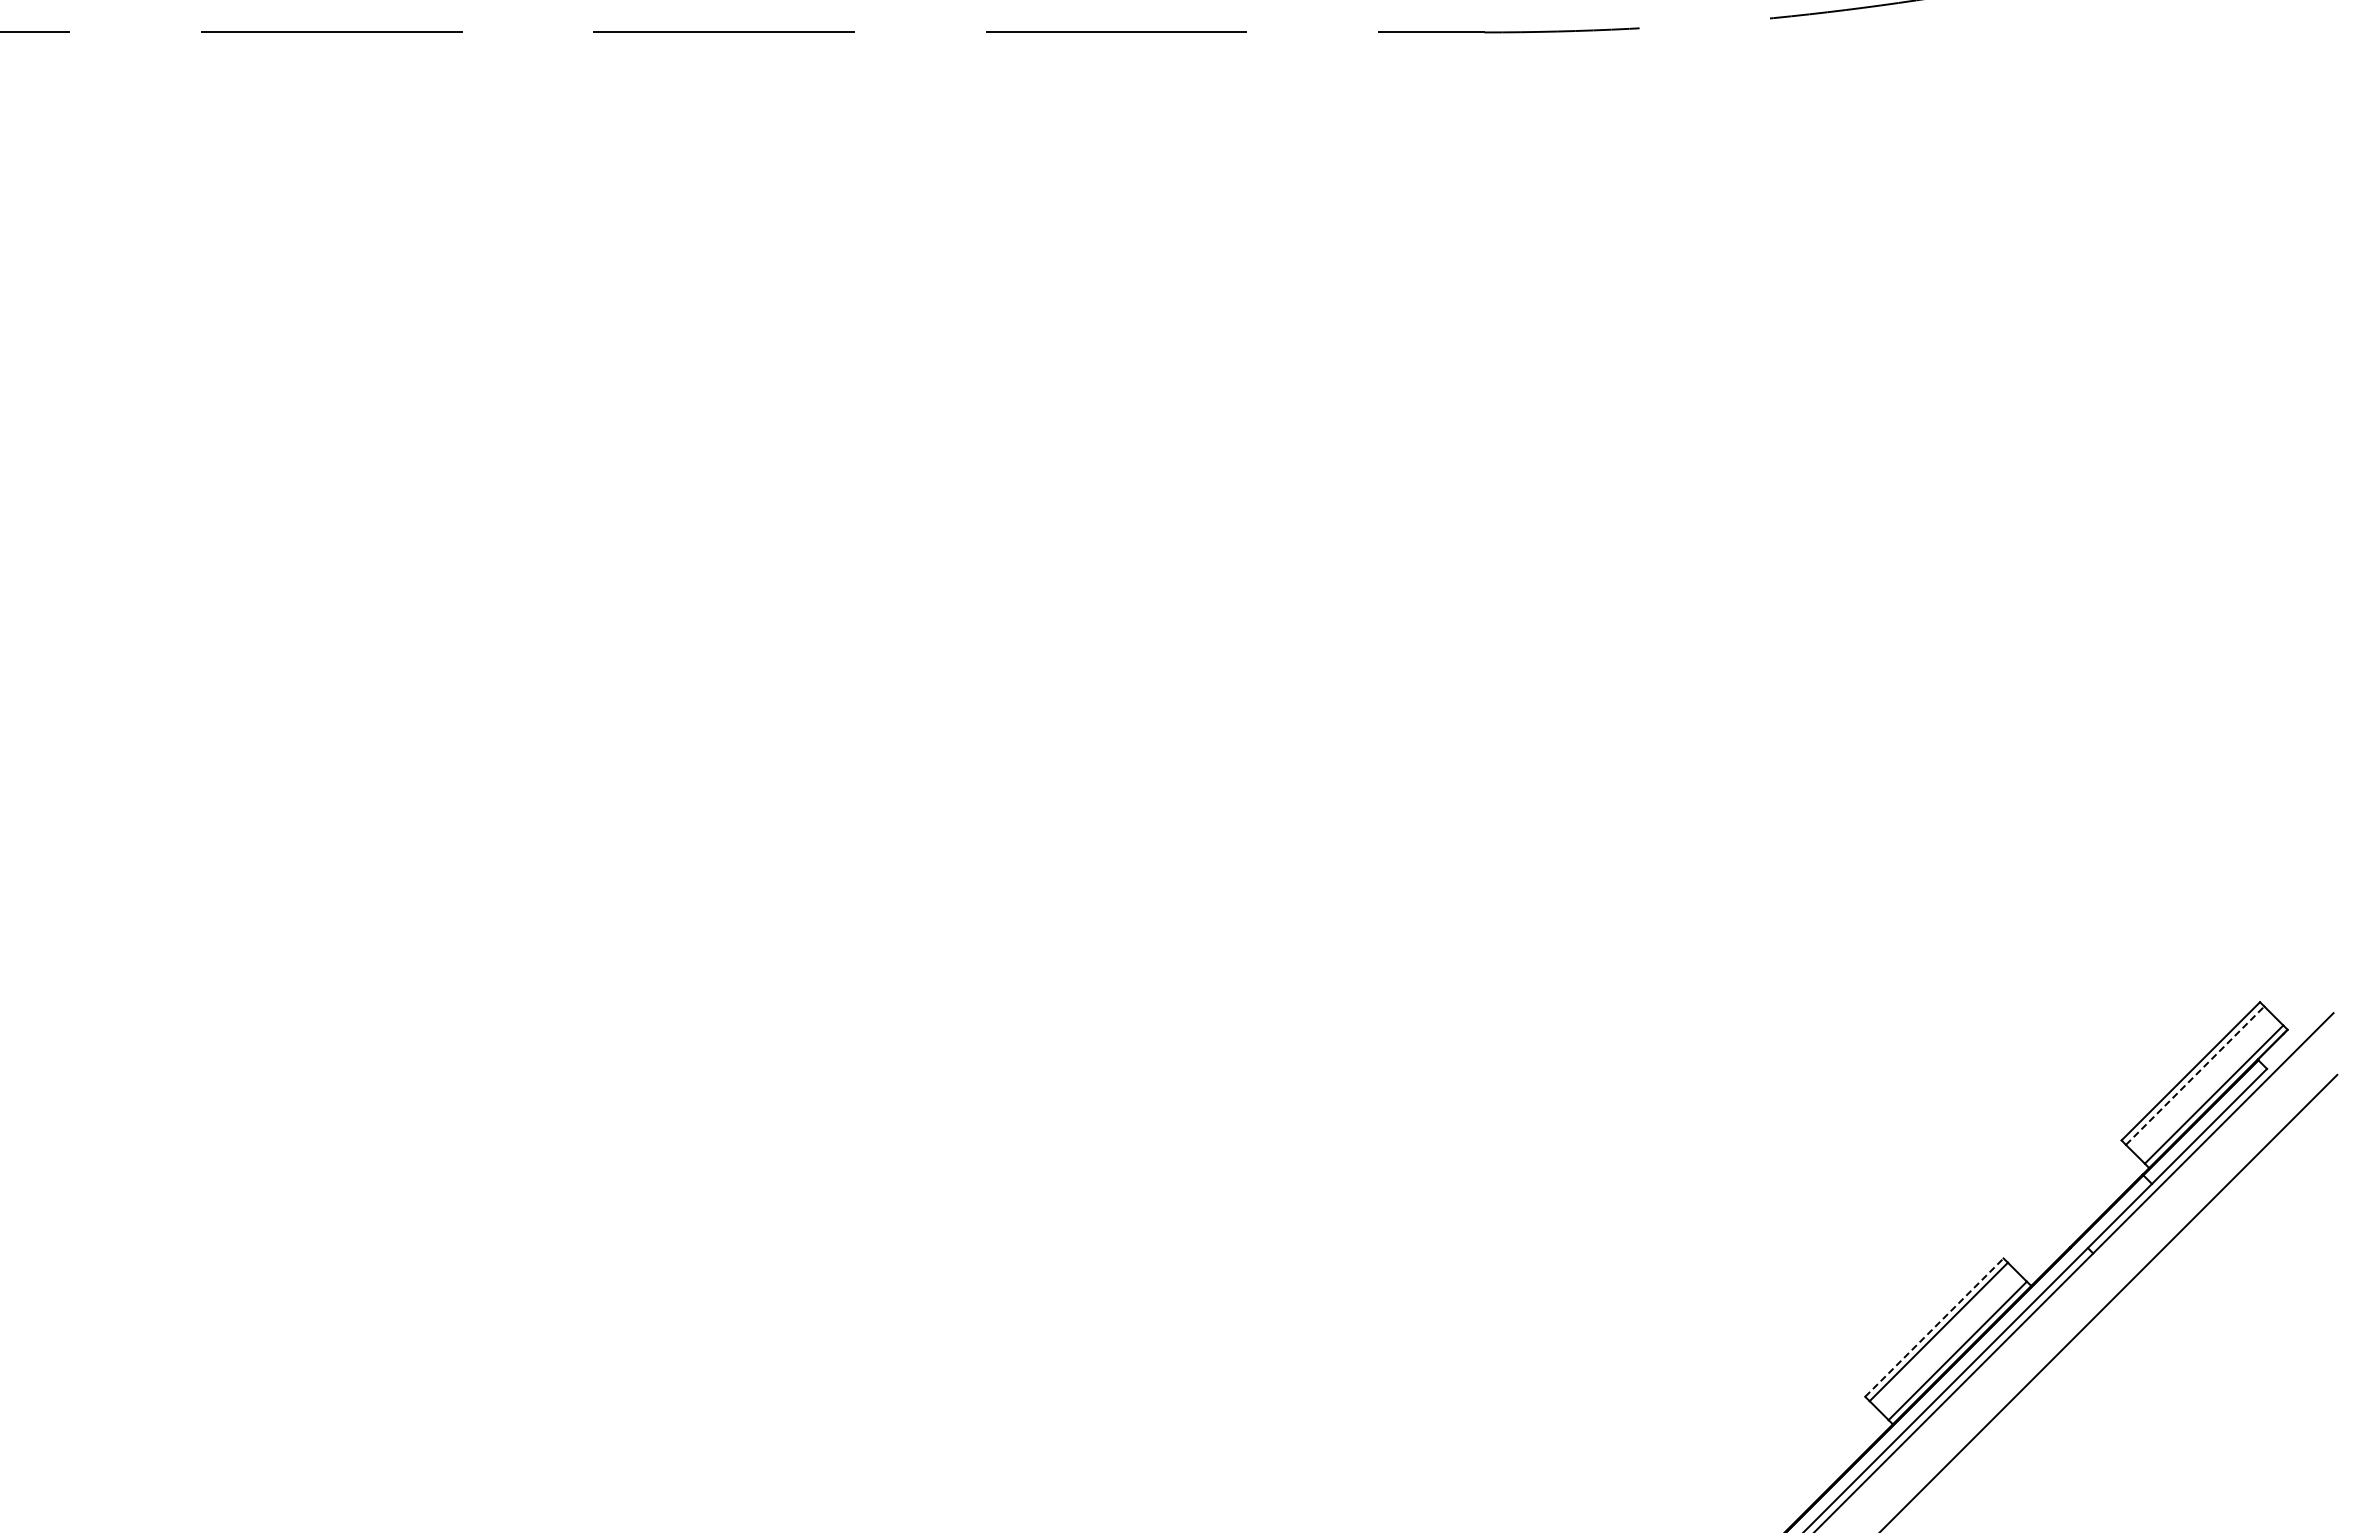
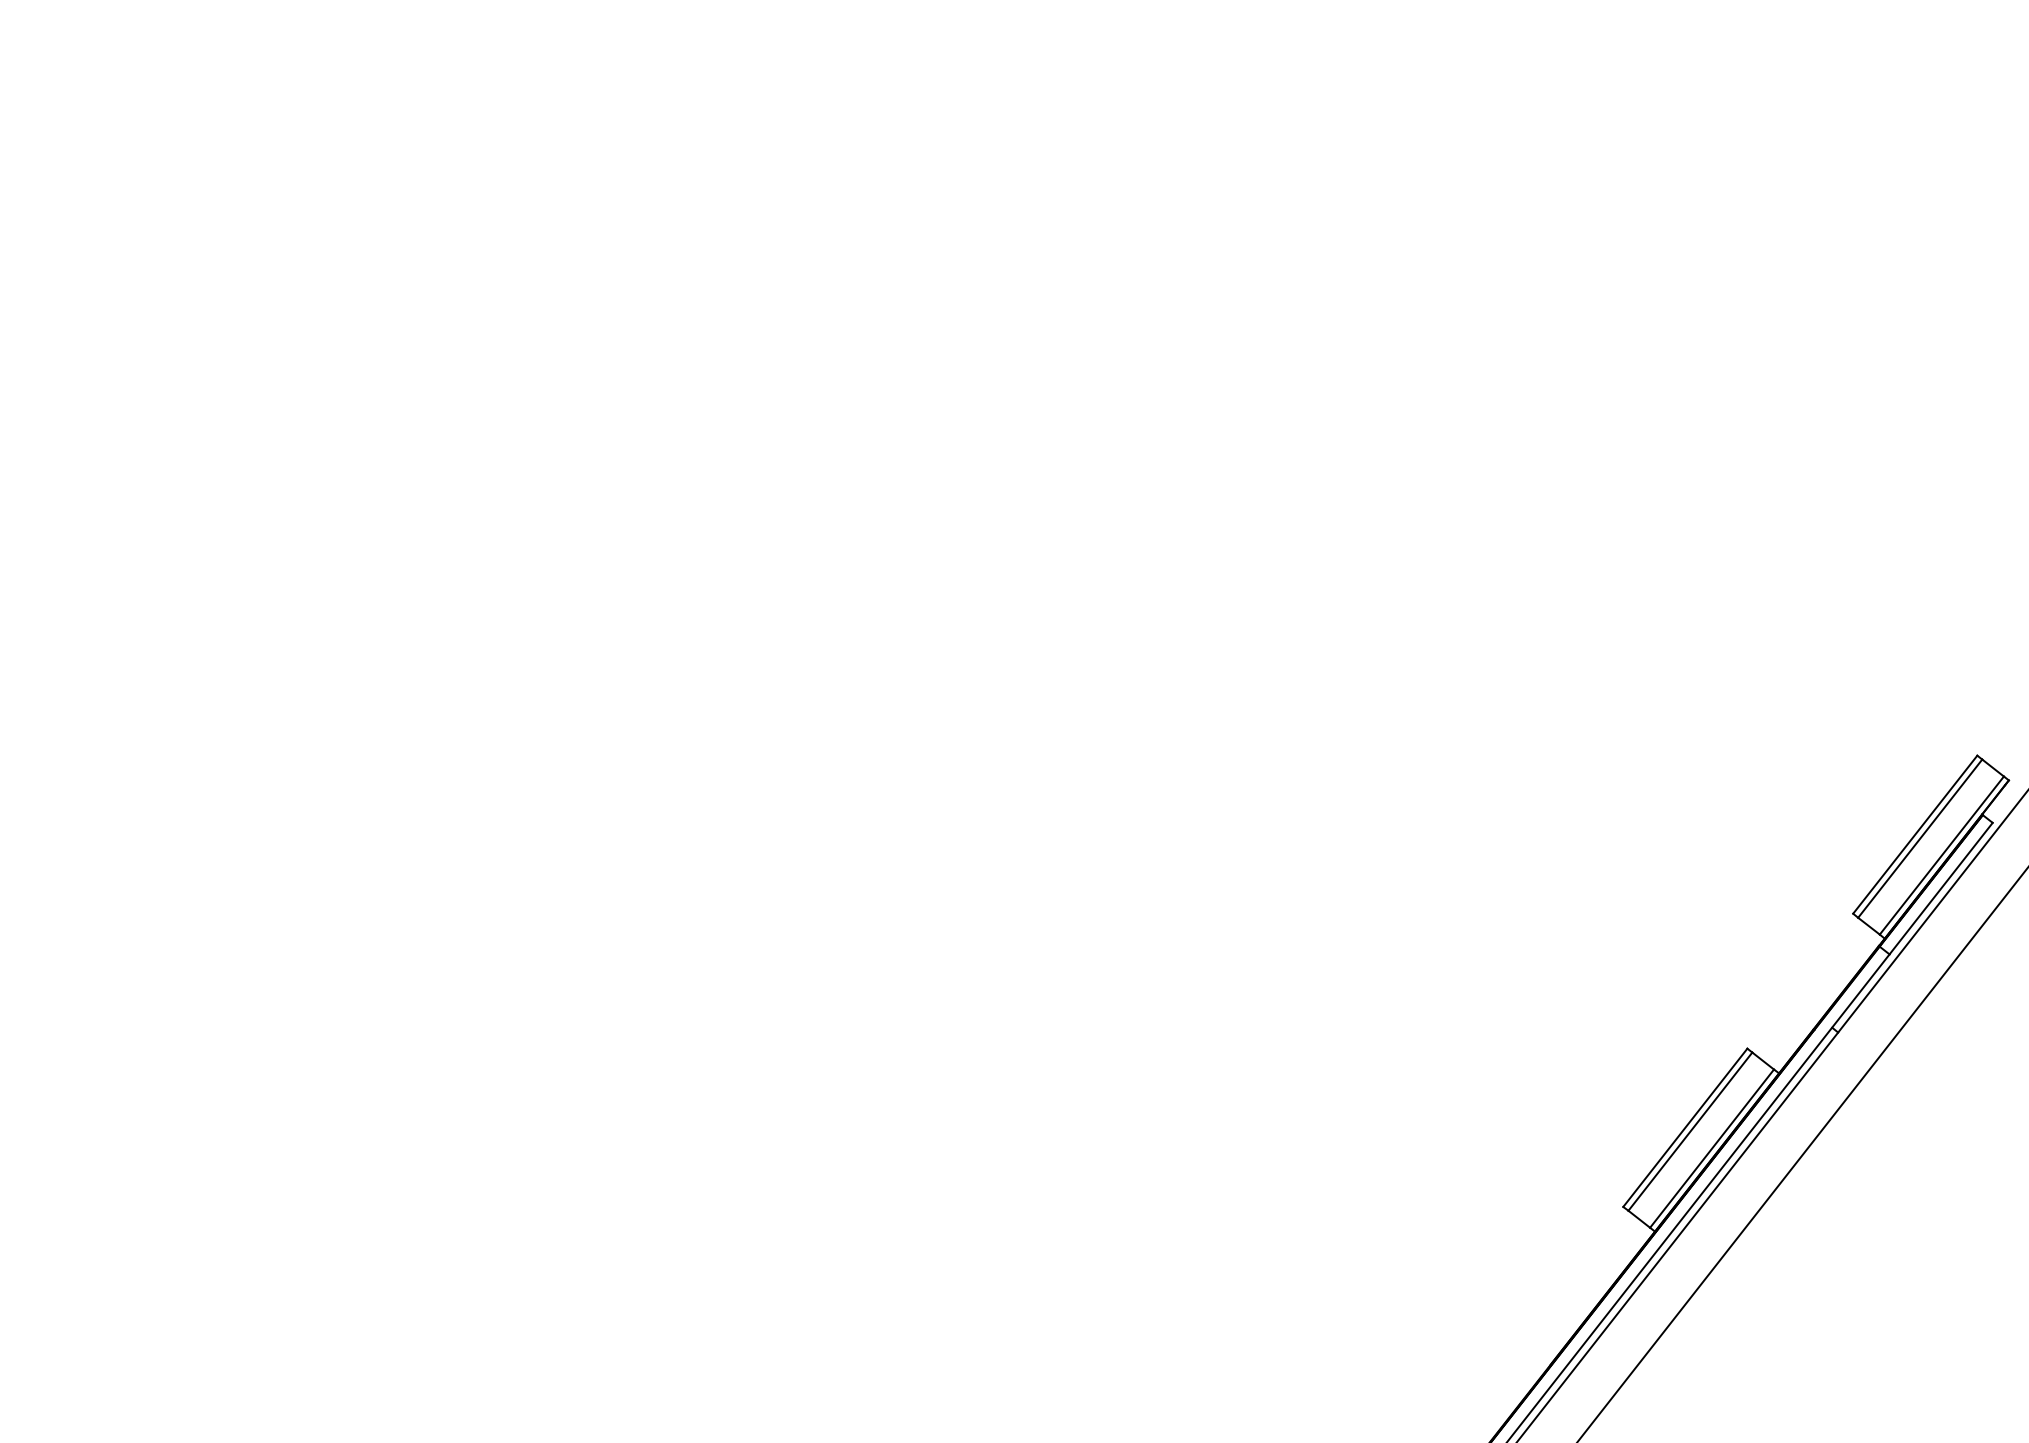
line: (2195, 1075) -> (1920, 838), dashed -> solid
line: (1934, 1327) -> (1685, 1127), dashed -> solid

